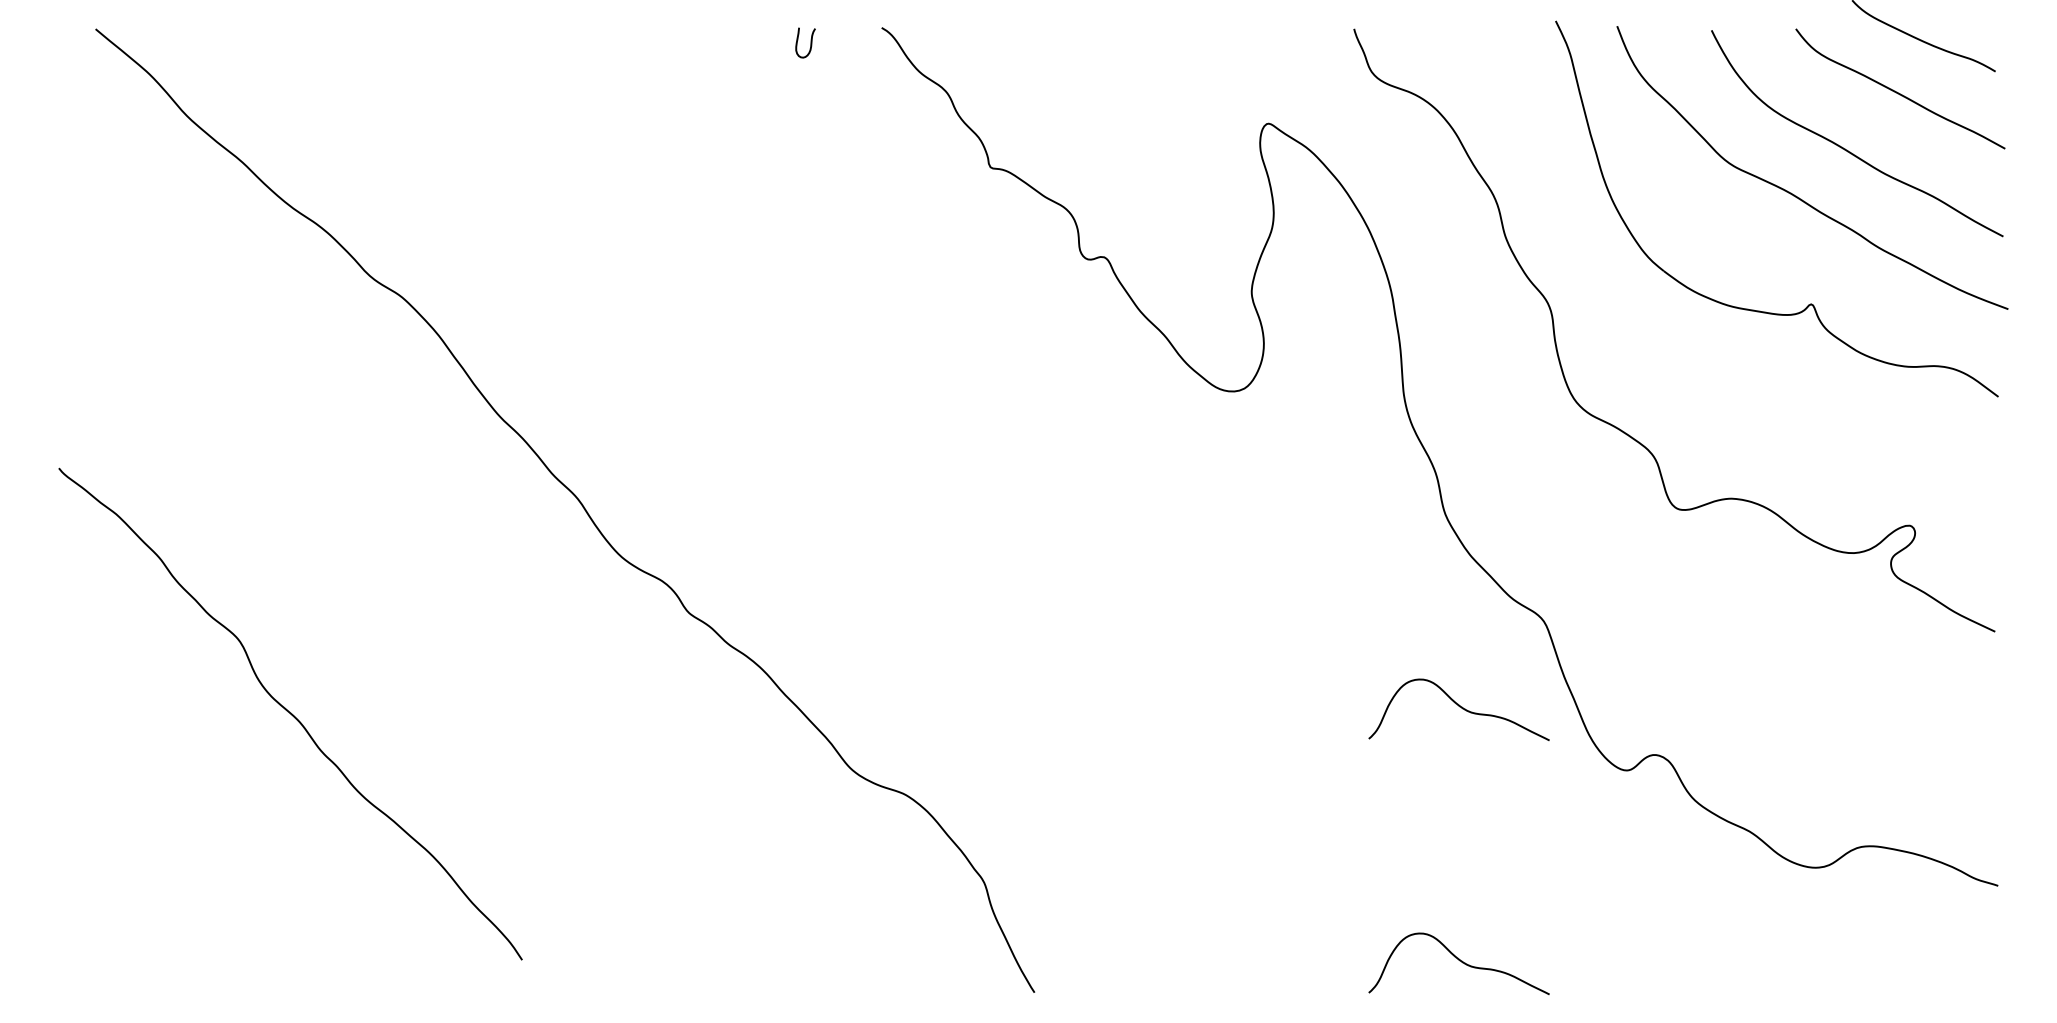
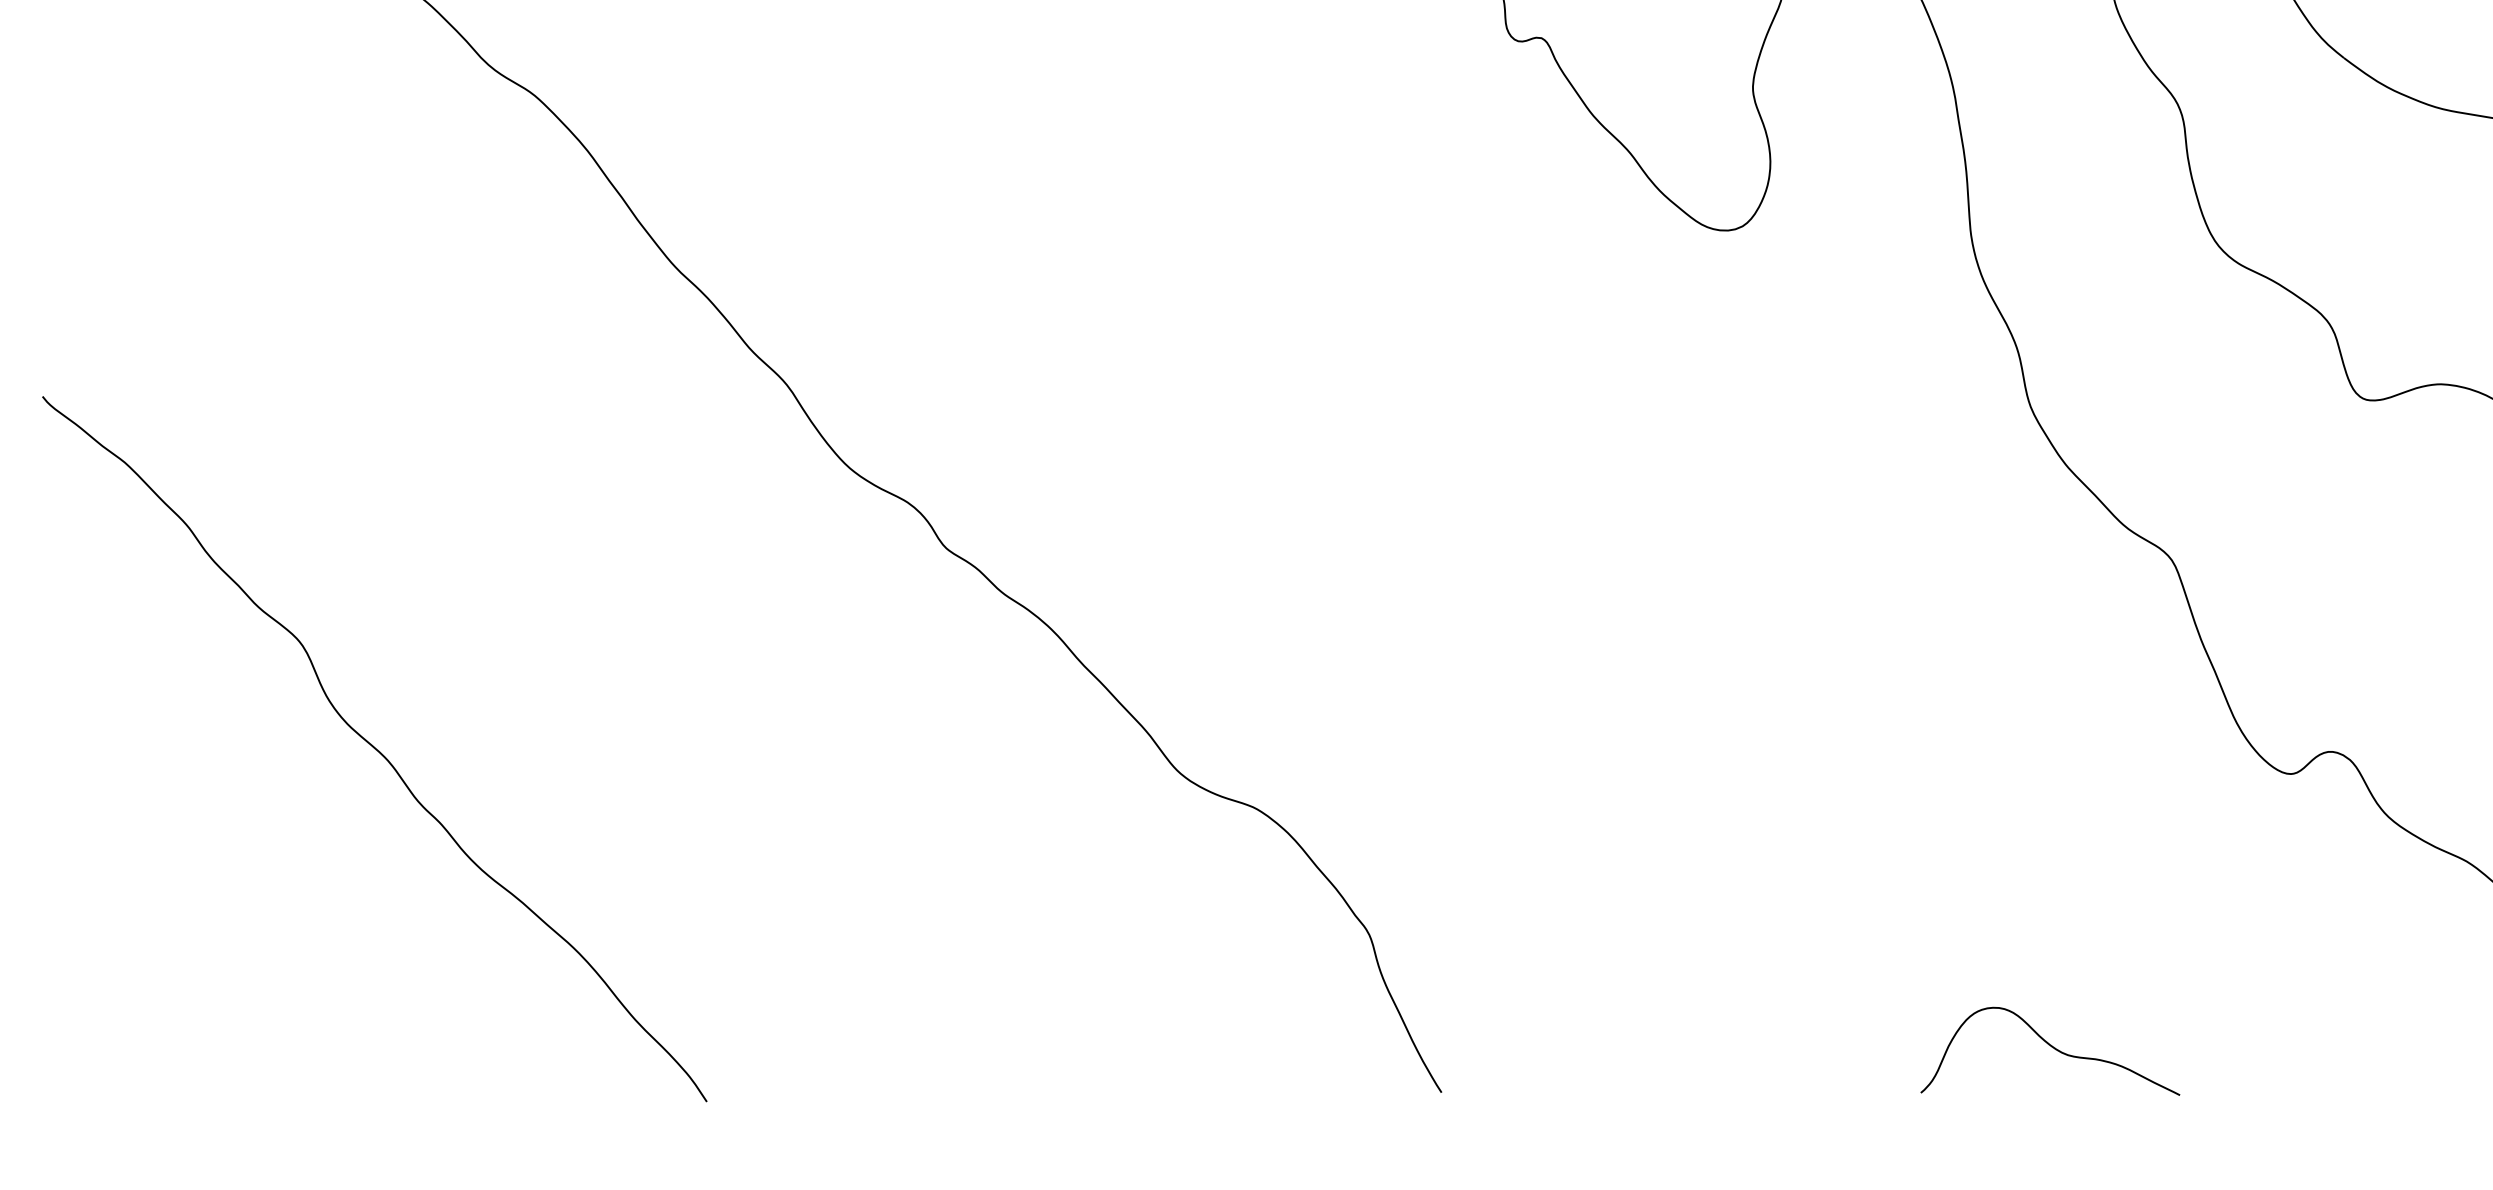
curve: (1459, 707) -> (2050, 683), removed
curve: (290, 713) -> (374, 748), moved

